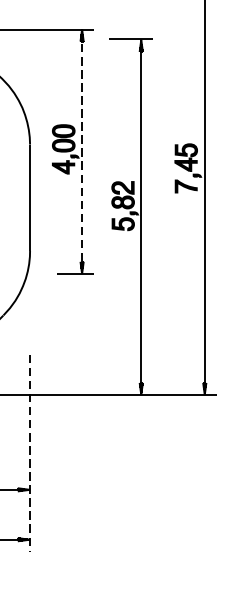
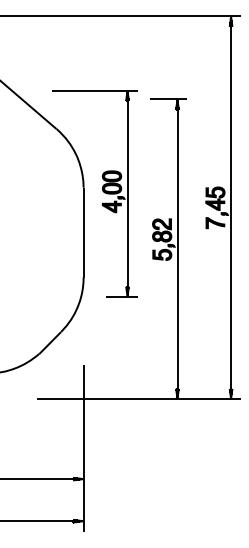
line: (82, 151) -> (127, 193), dashed -> solid
line: (29, 453) -> (83, 448), dashed -> solid

